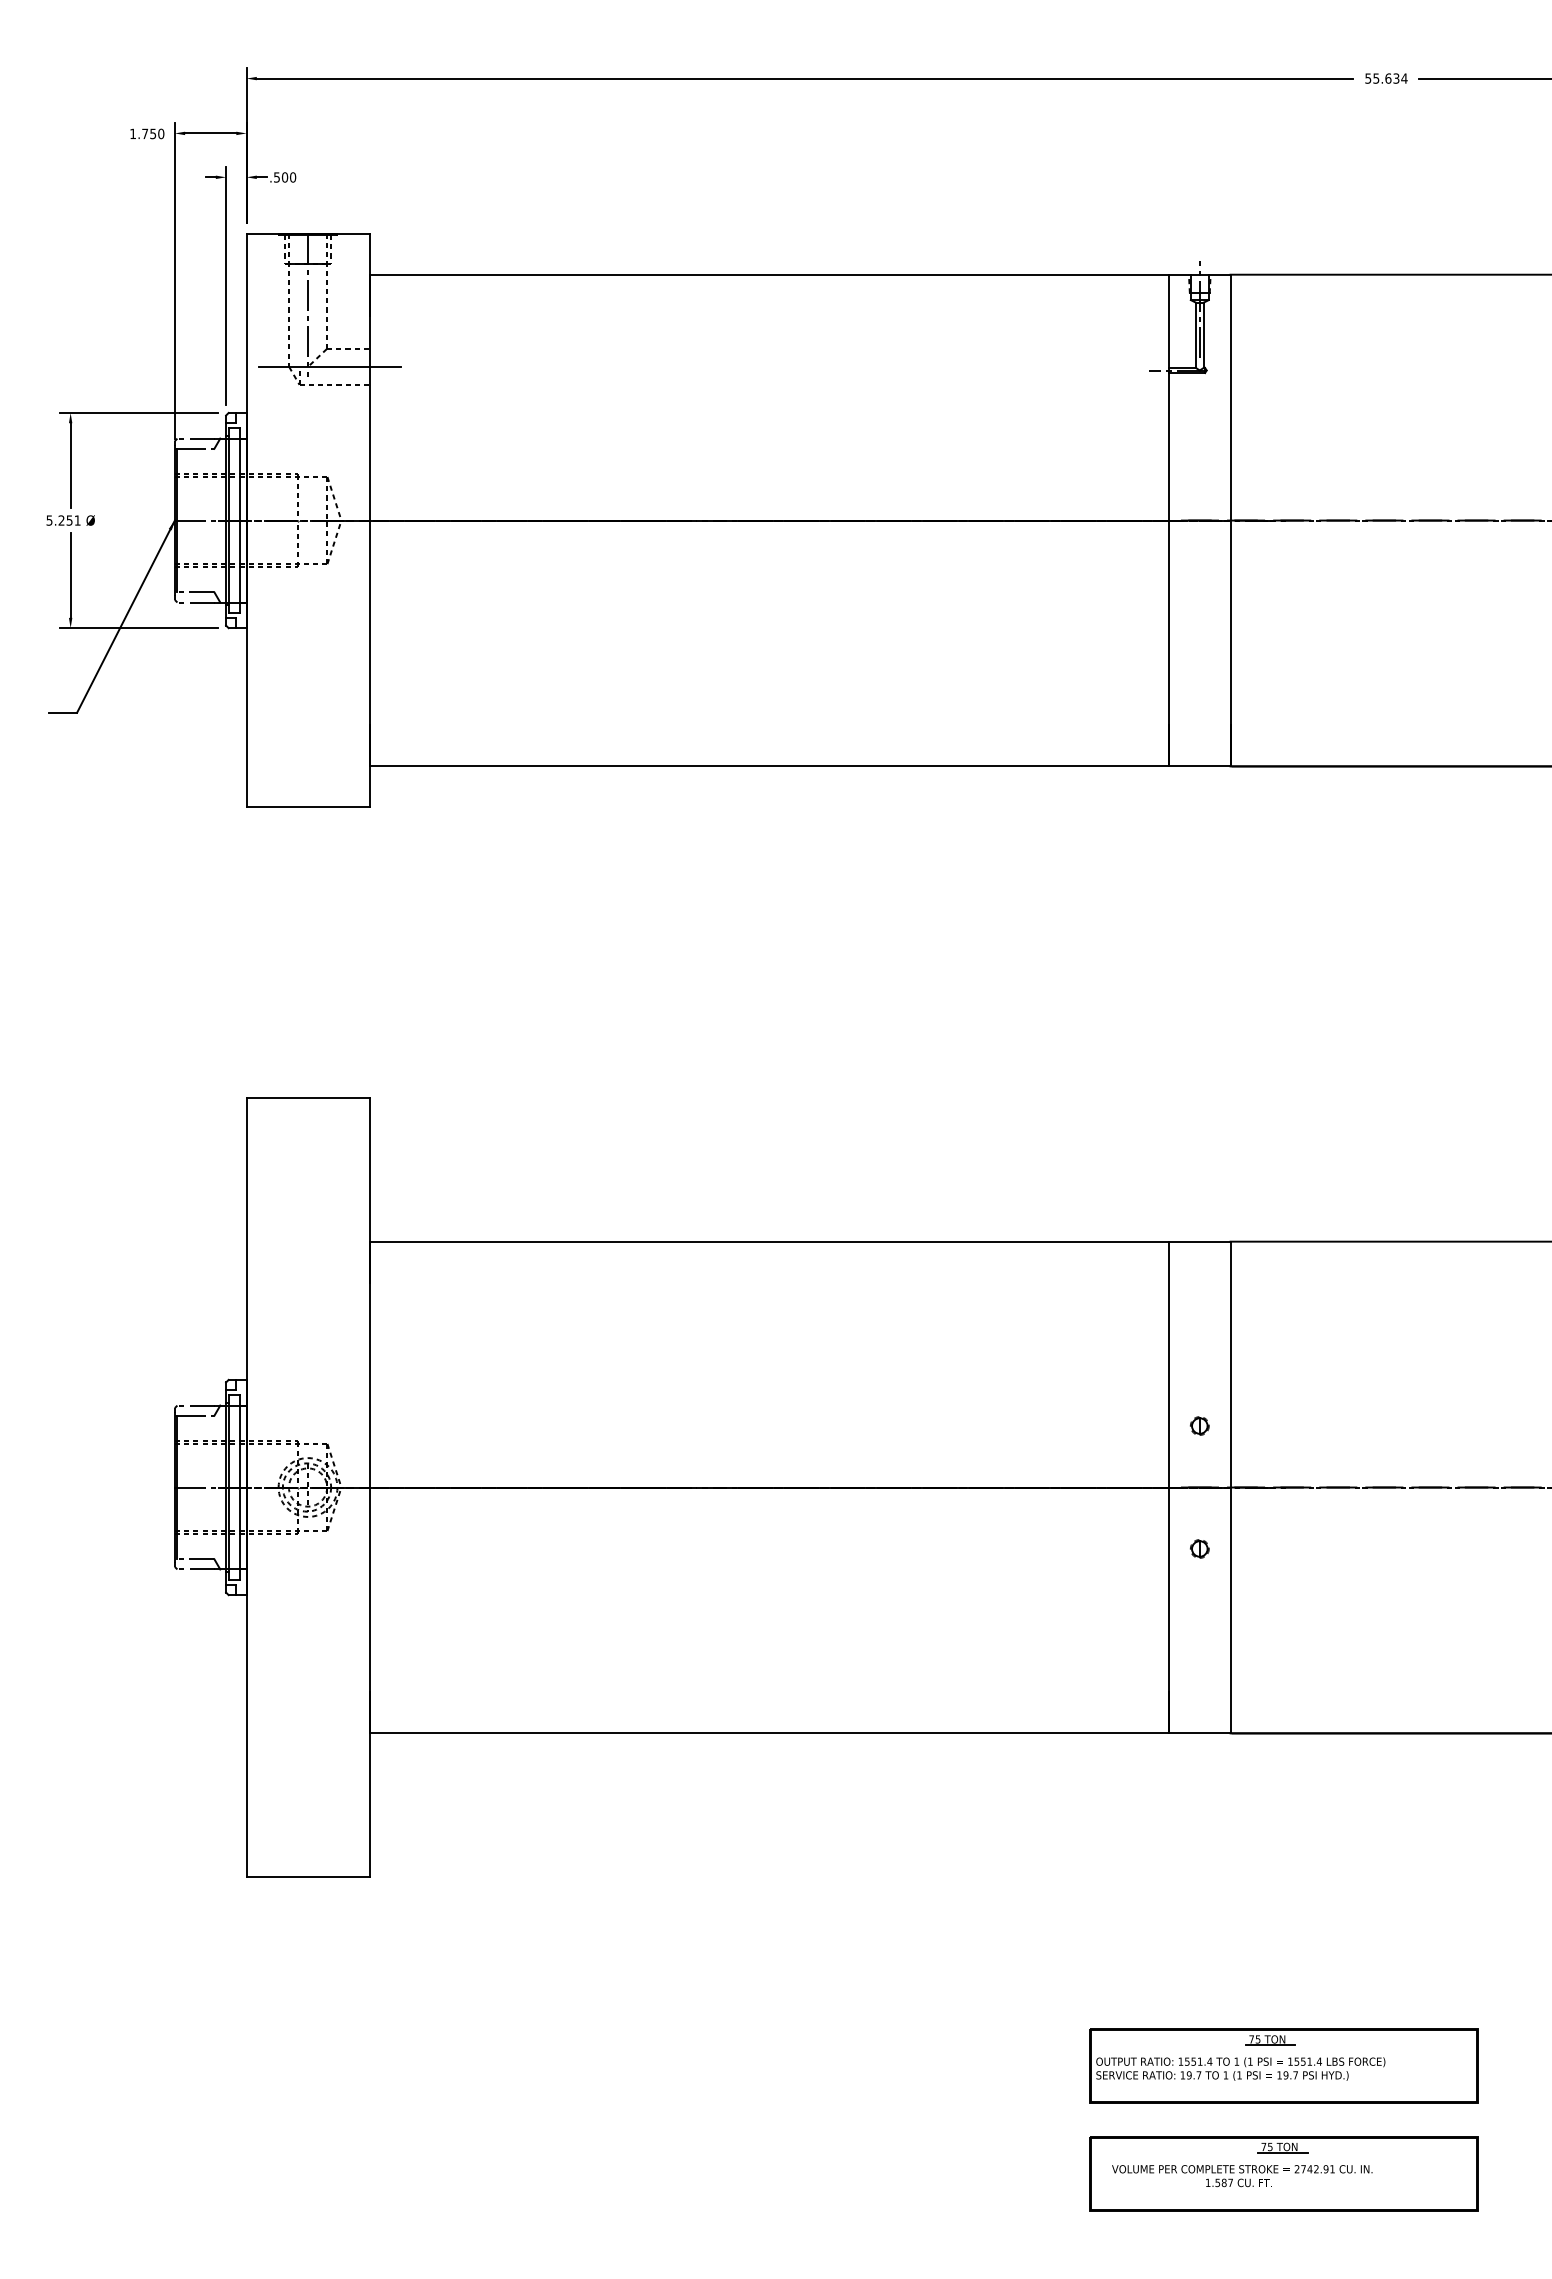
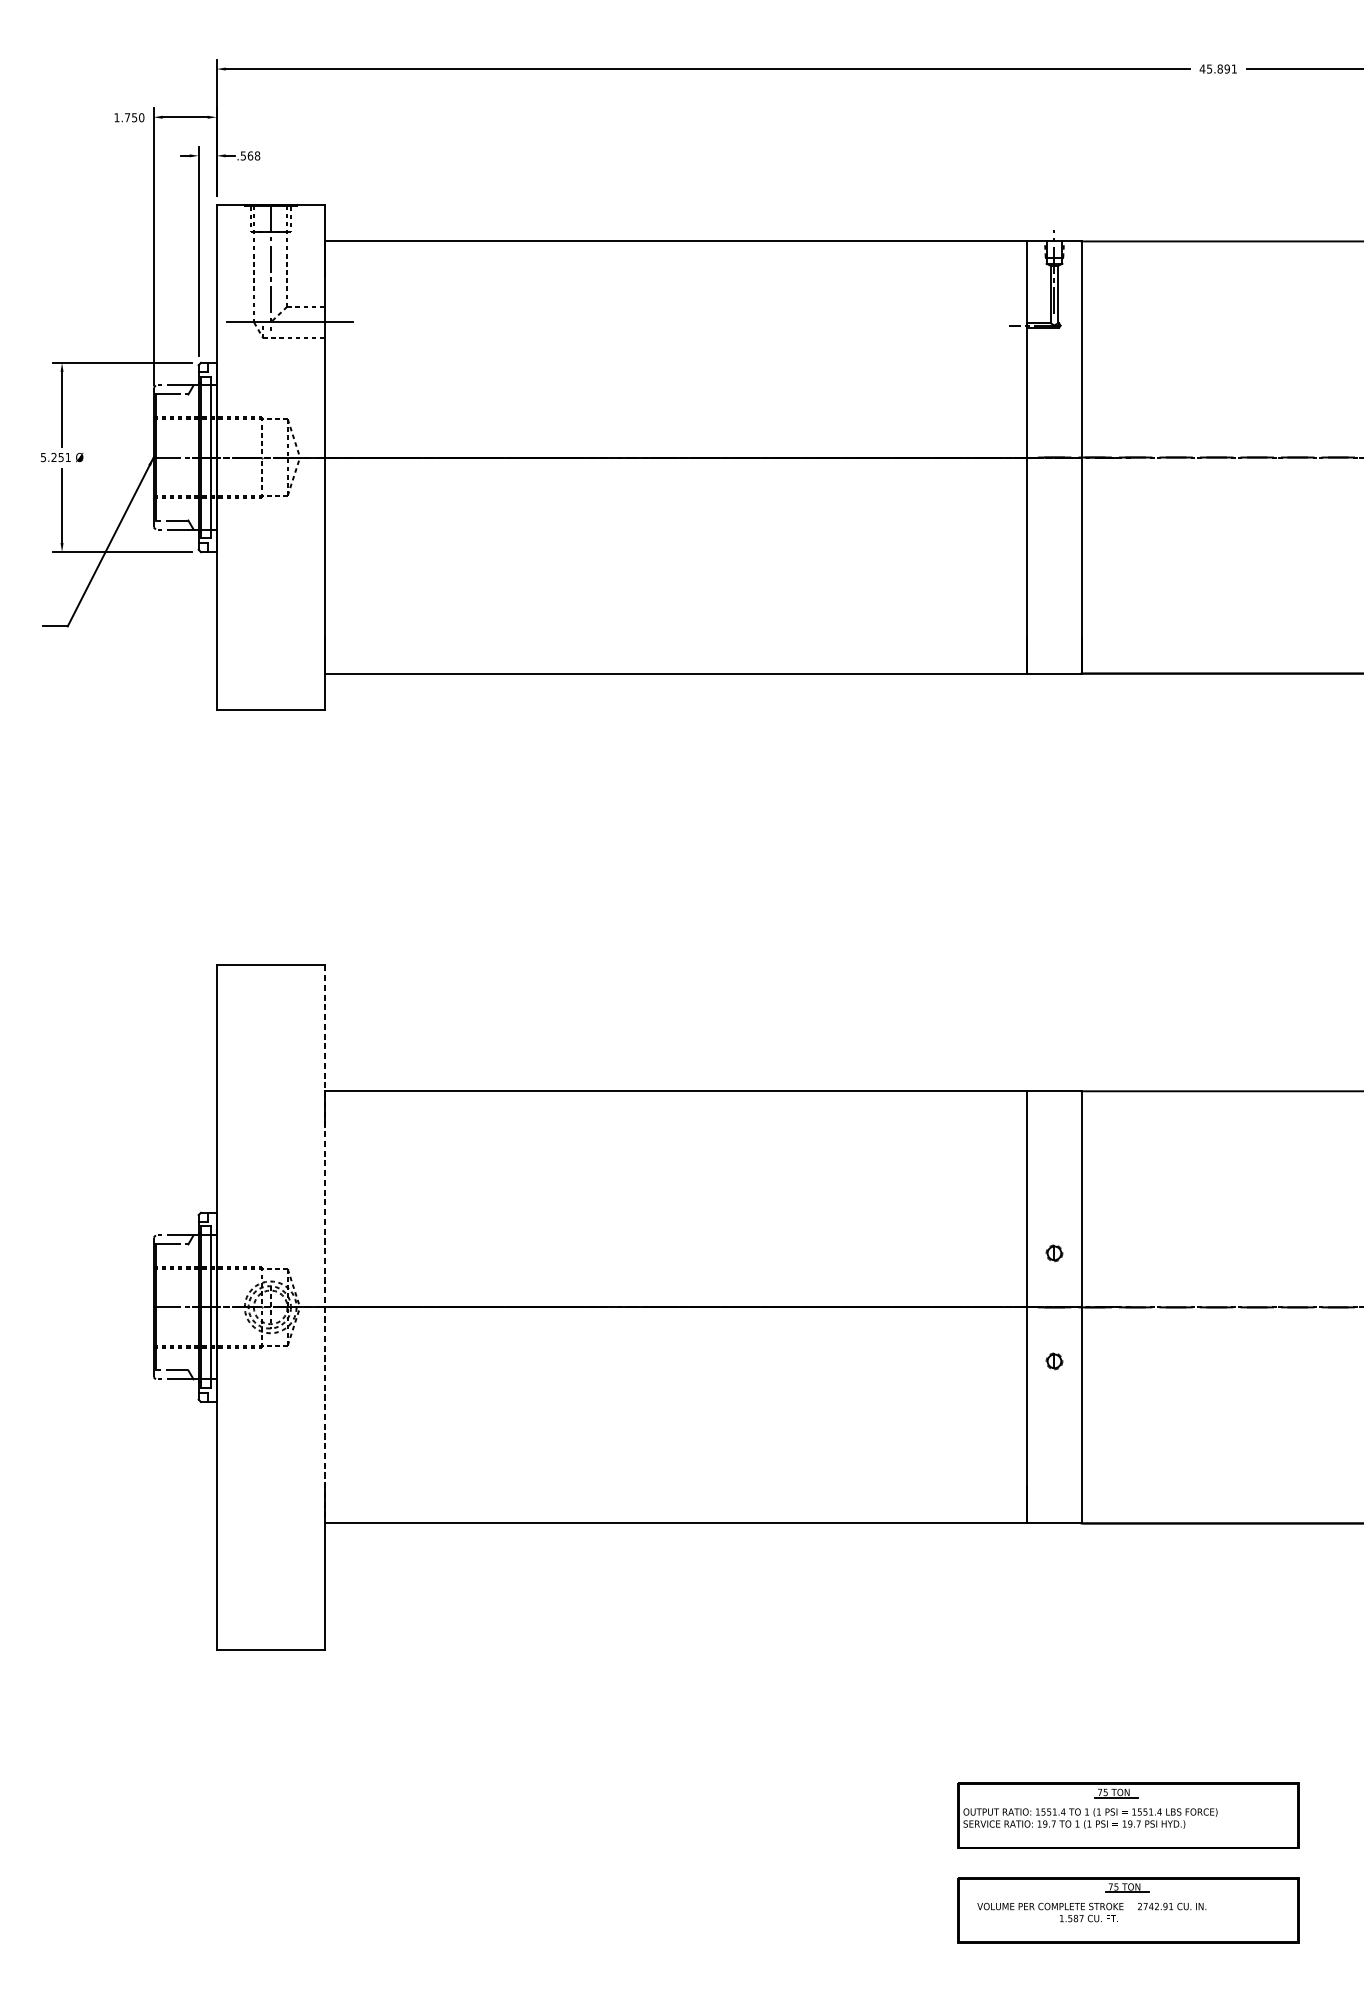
text: (1386, 78) -> (1218, 68), 55.634 -> 45.891
text: (289, 177) -> (254, 155), .500 -> .568
line: (369, 1415) -> (324, 1244), solid -> dashed

